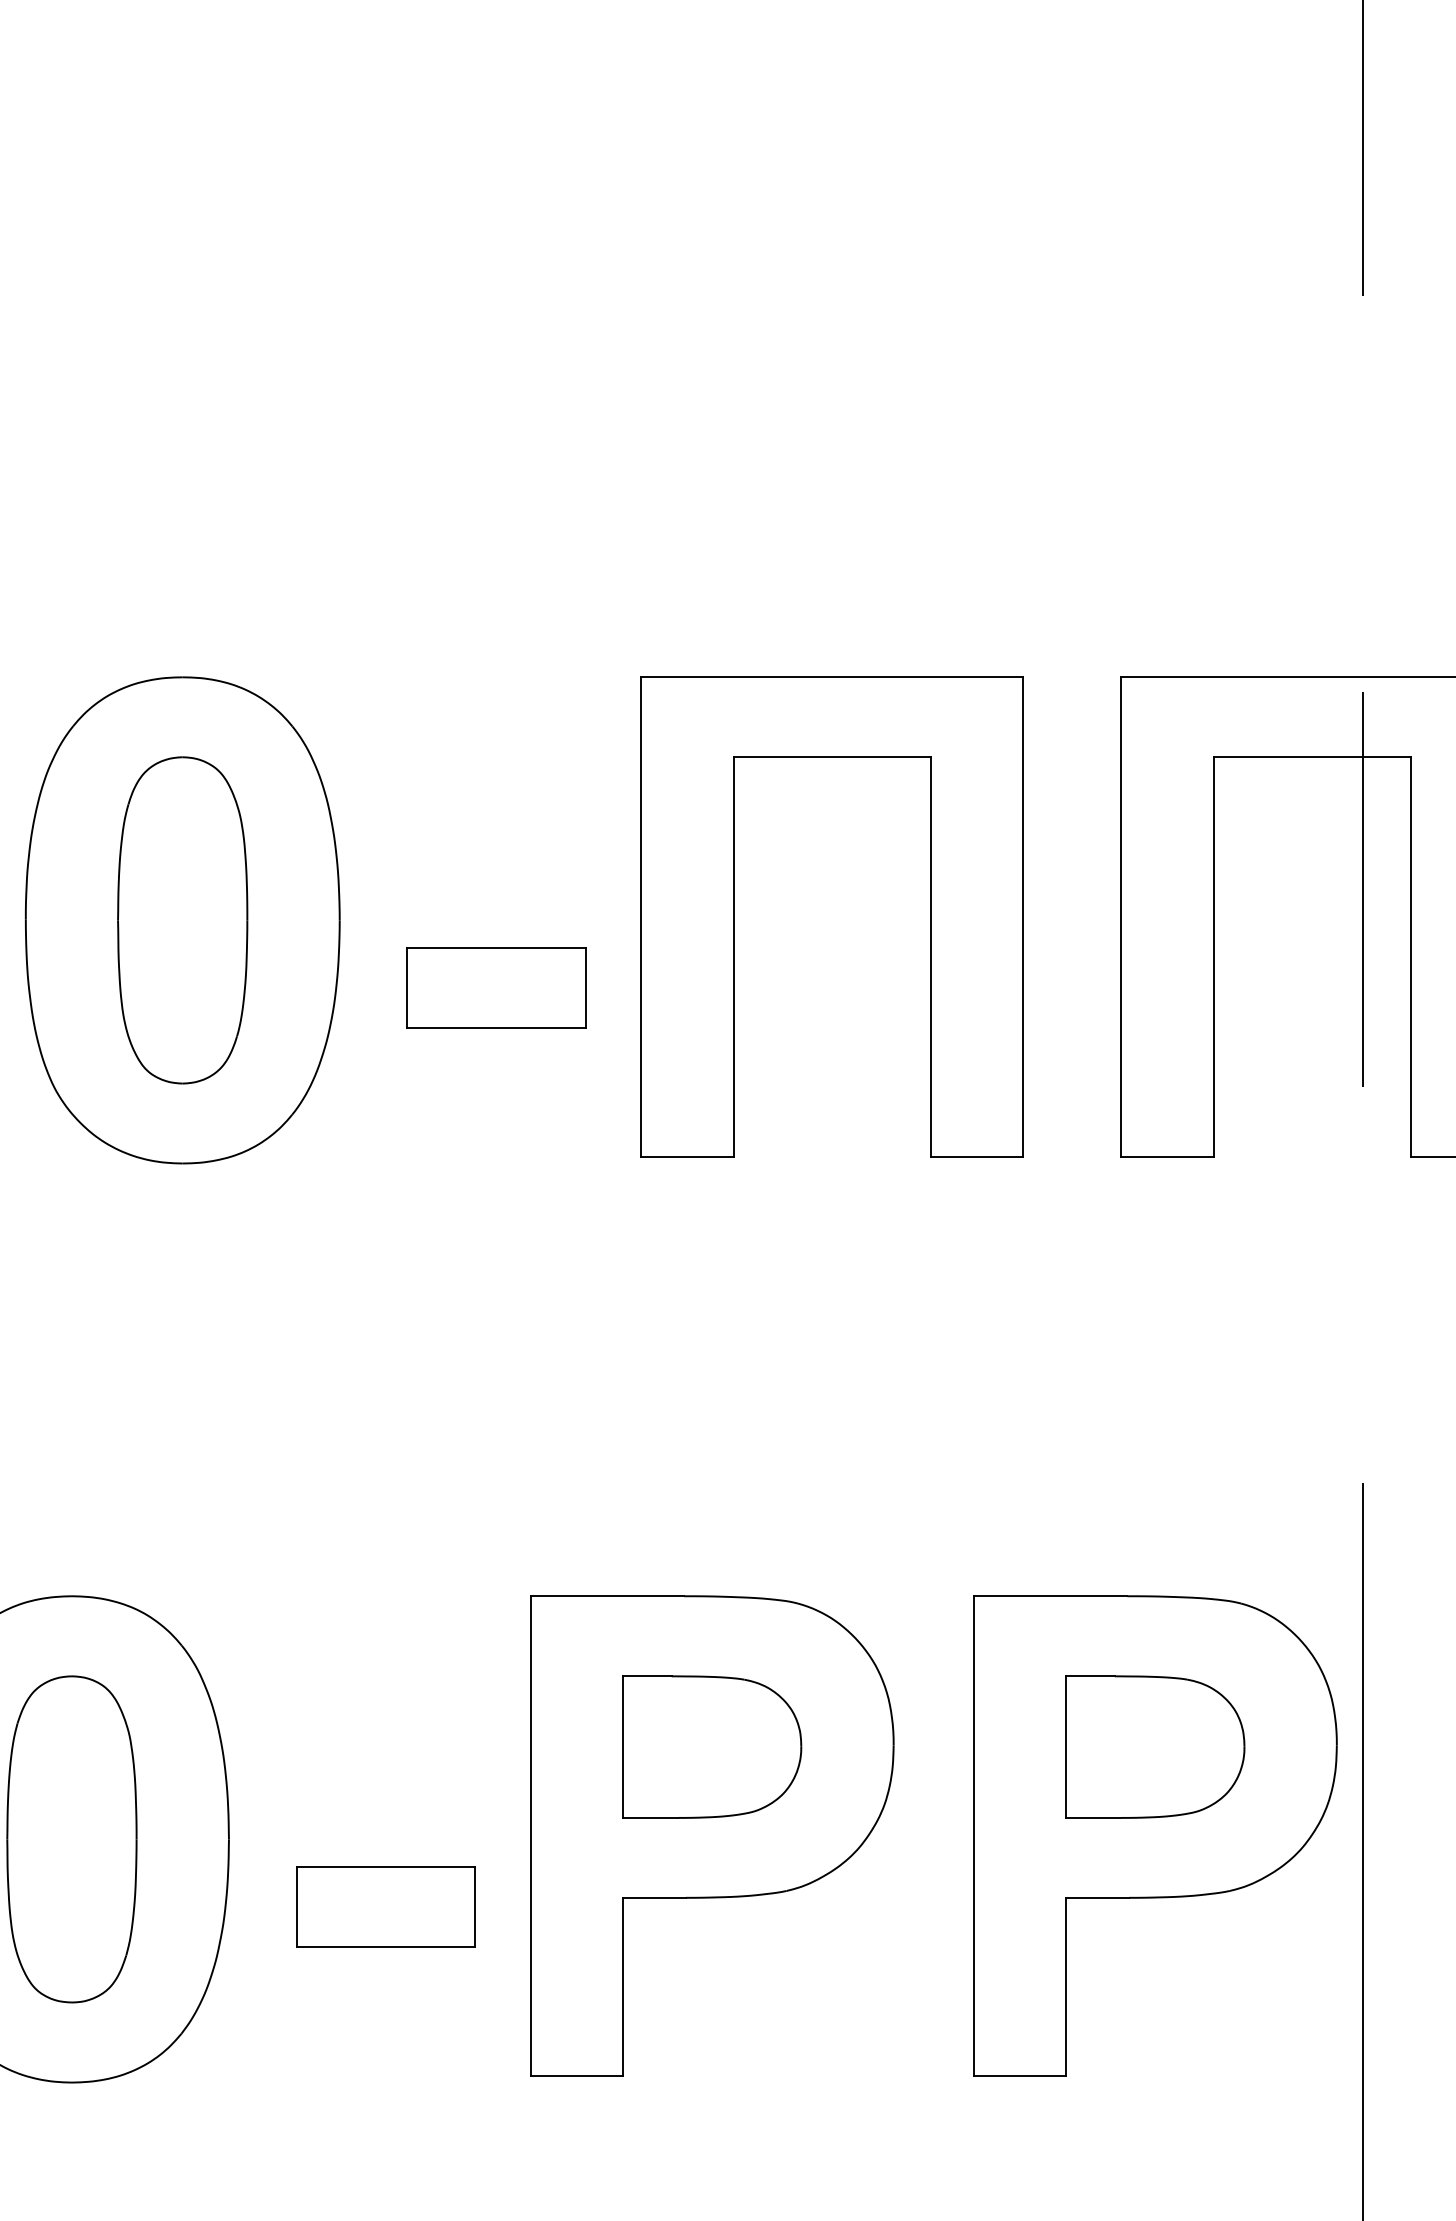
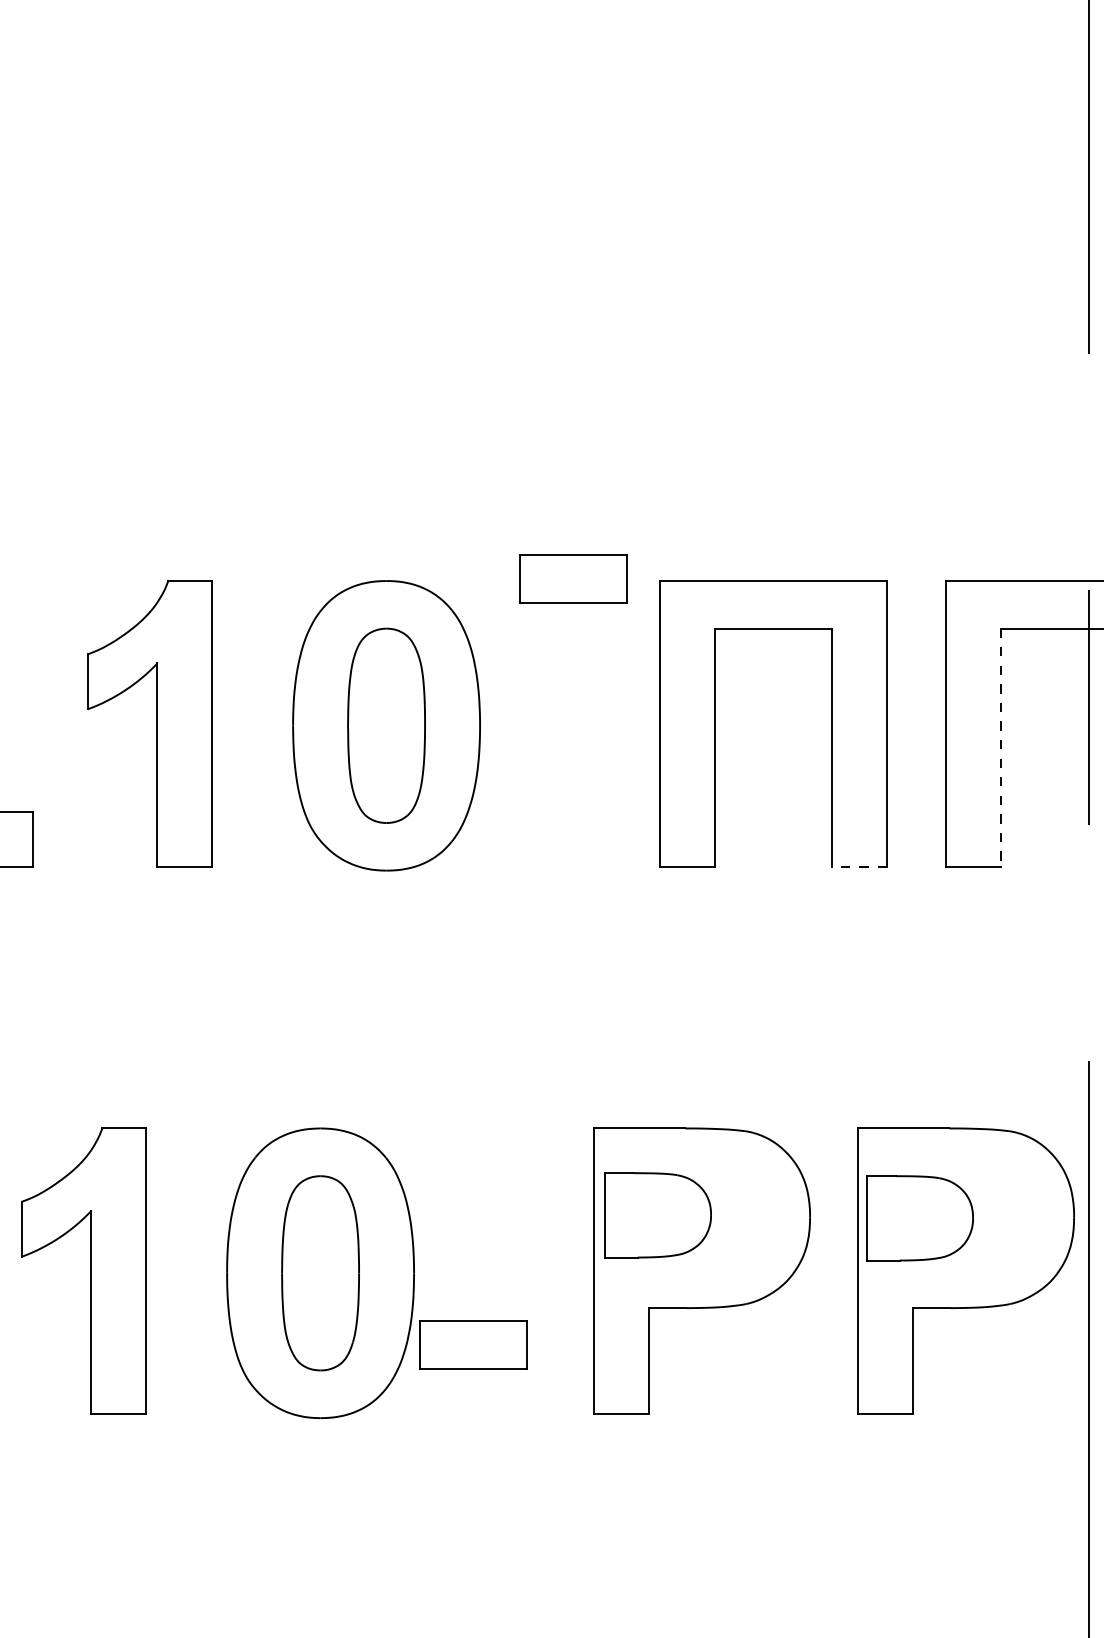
line: (1213, 958) -> (1000, 748), solid -> dashed
part: (496, 986) -> (573, 578), moved
line: (976, 1158) -> (859, 867), solid -> dashed
part: (711, 1747) -> (657, 1215), moved
part: (1154, 1747) -> (919, 1218), moved
part: (385, 1906) -> (473, 1344), moved

